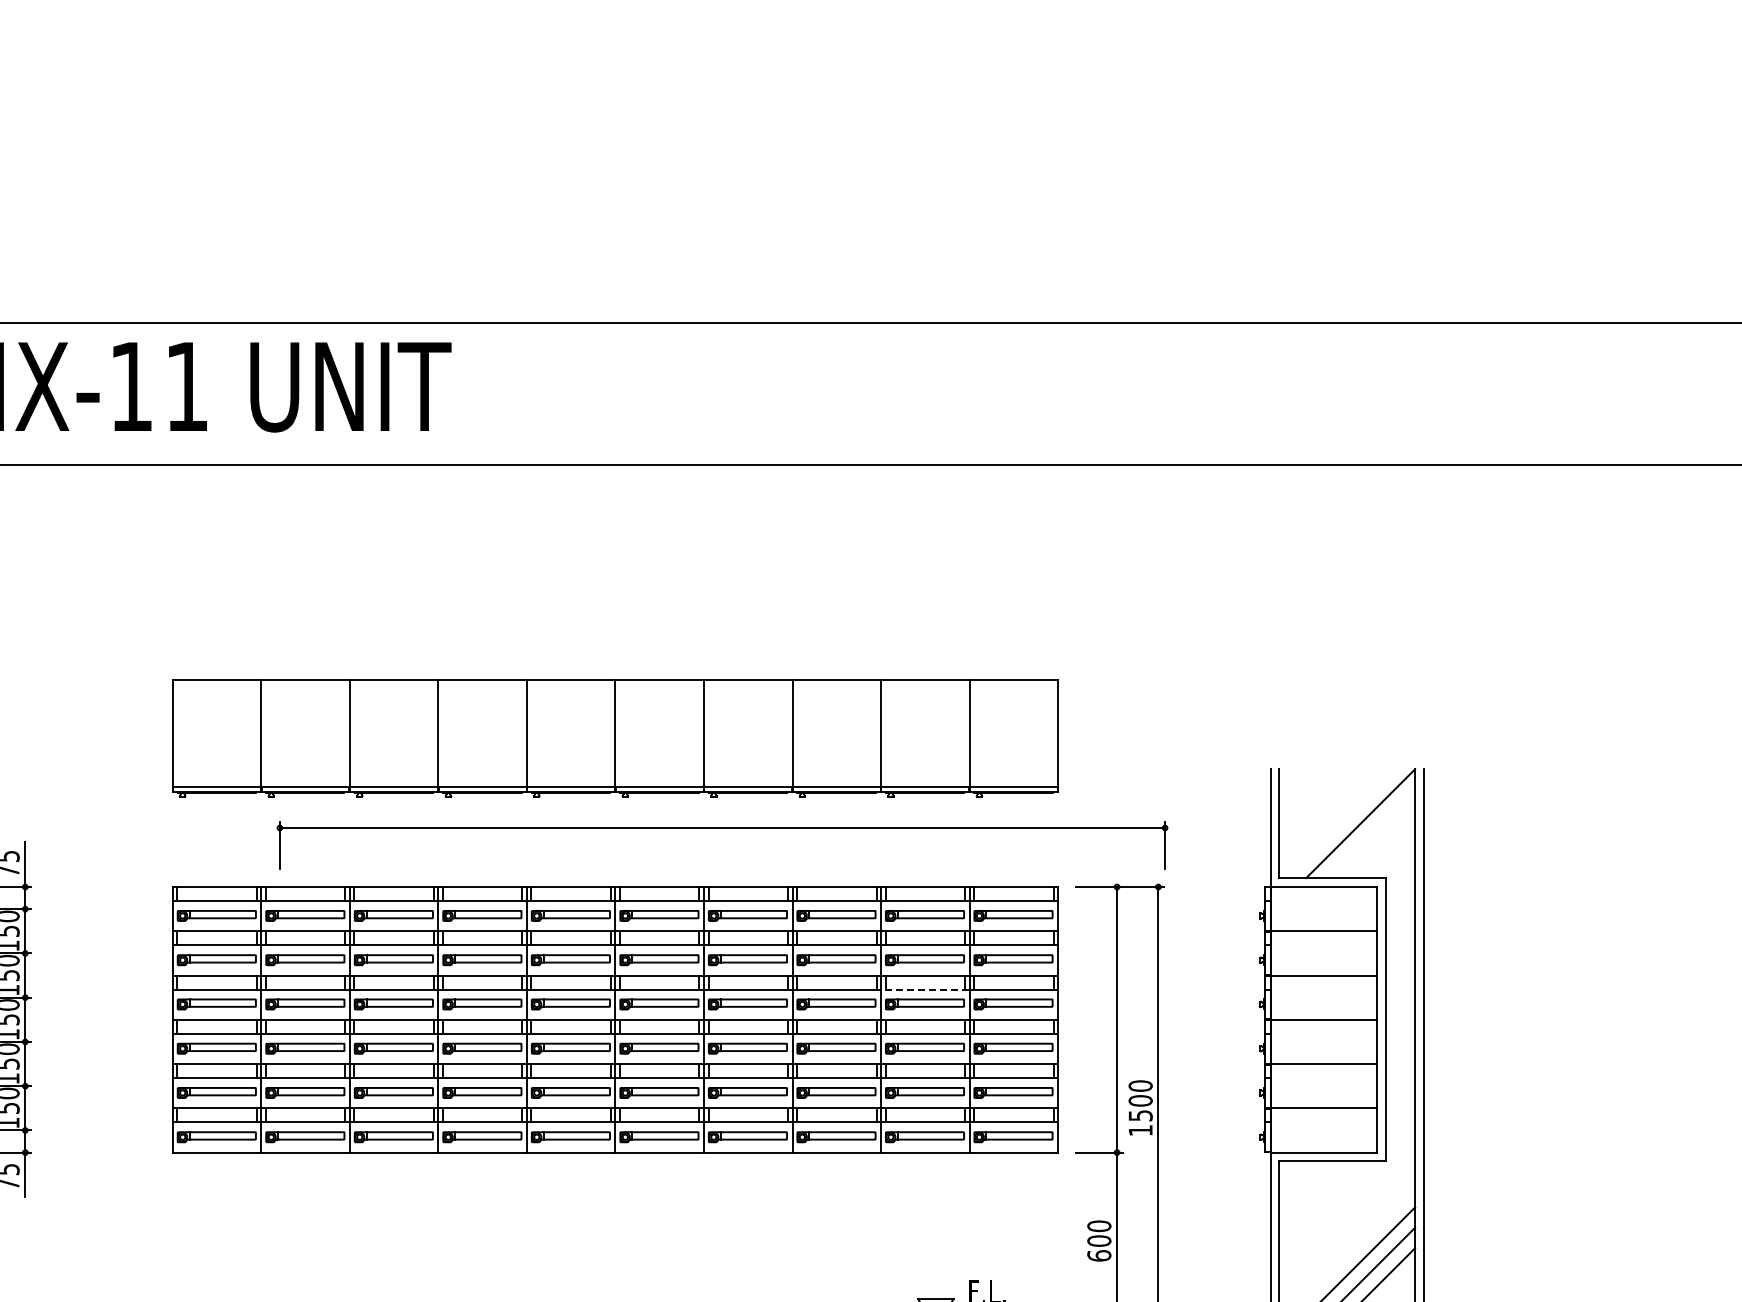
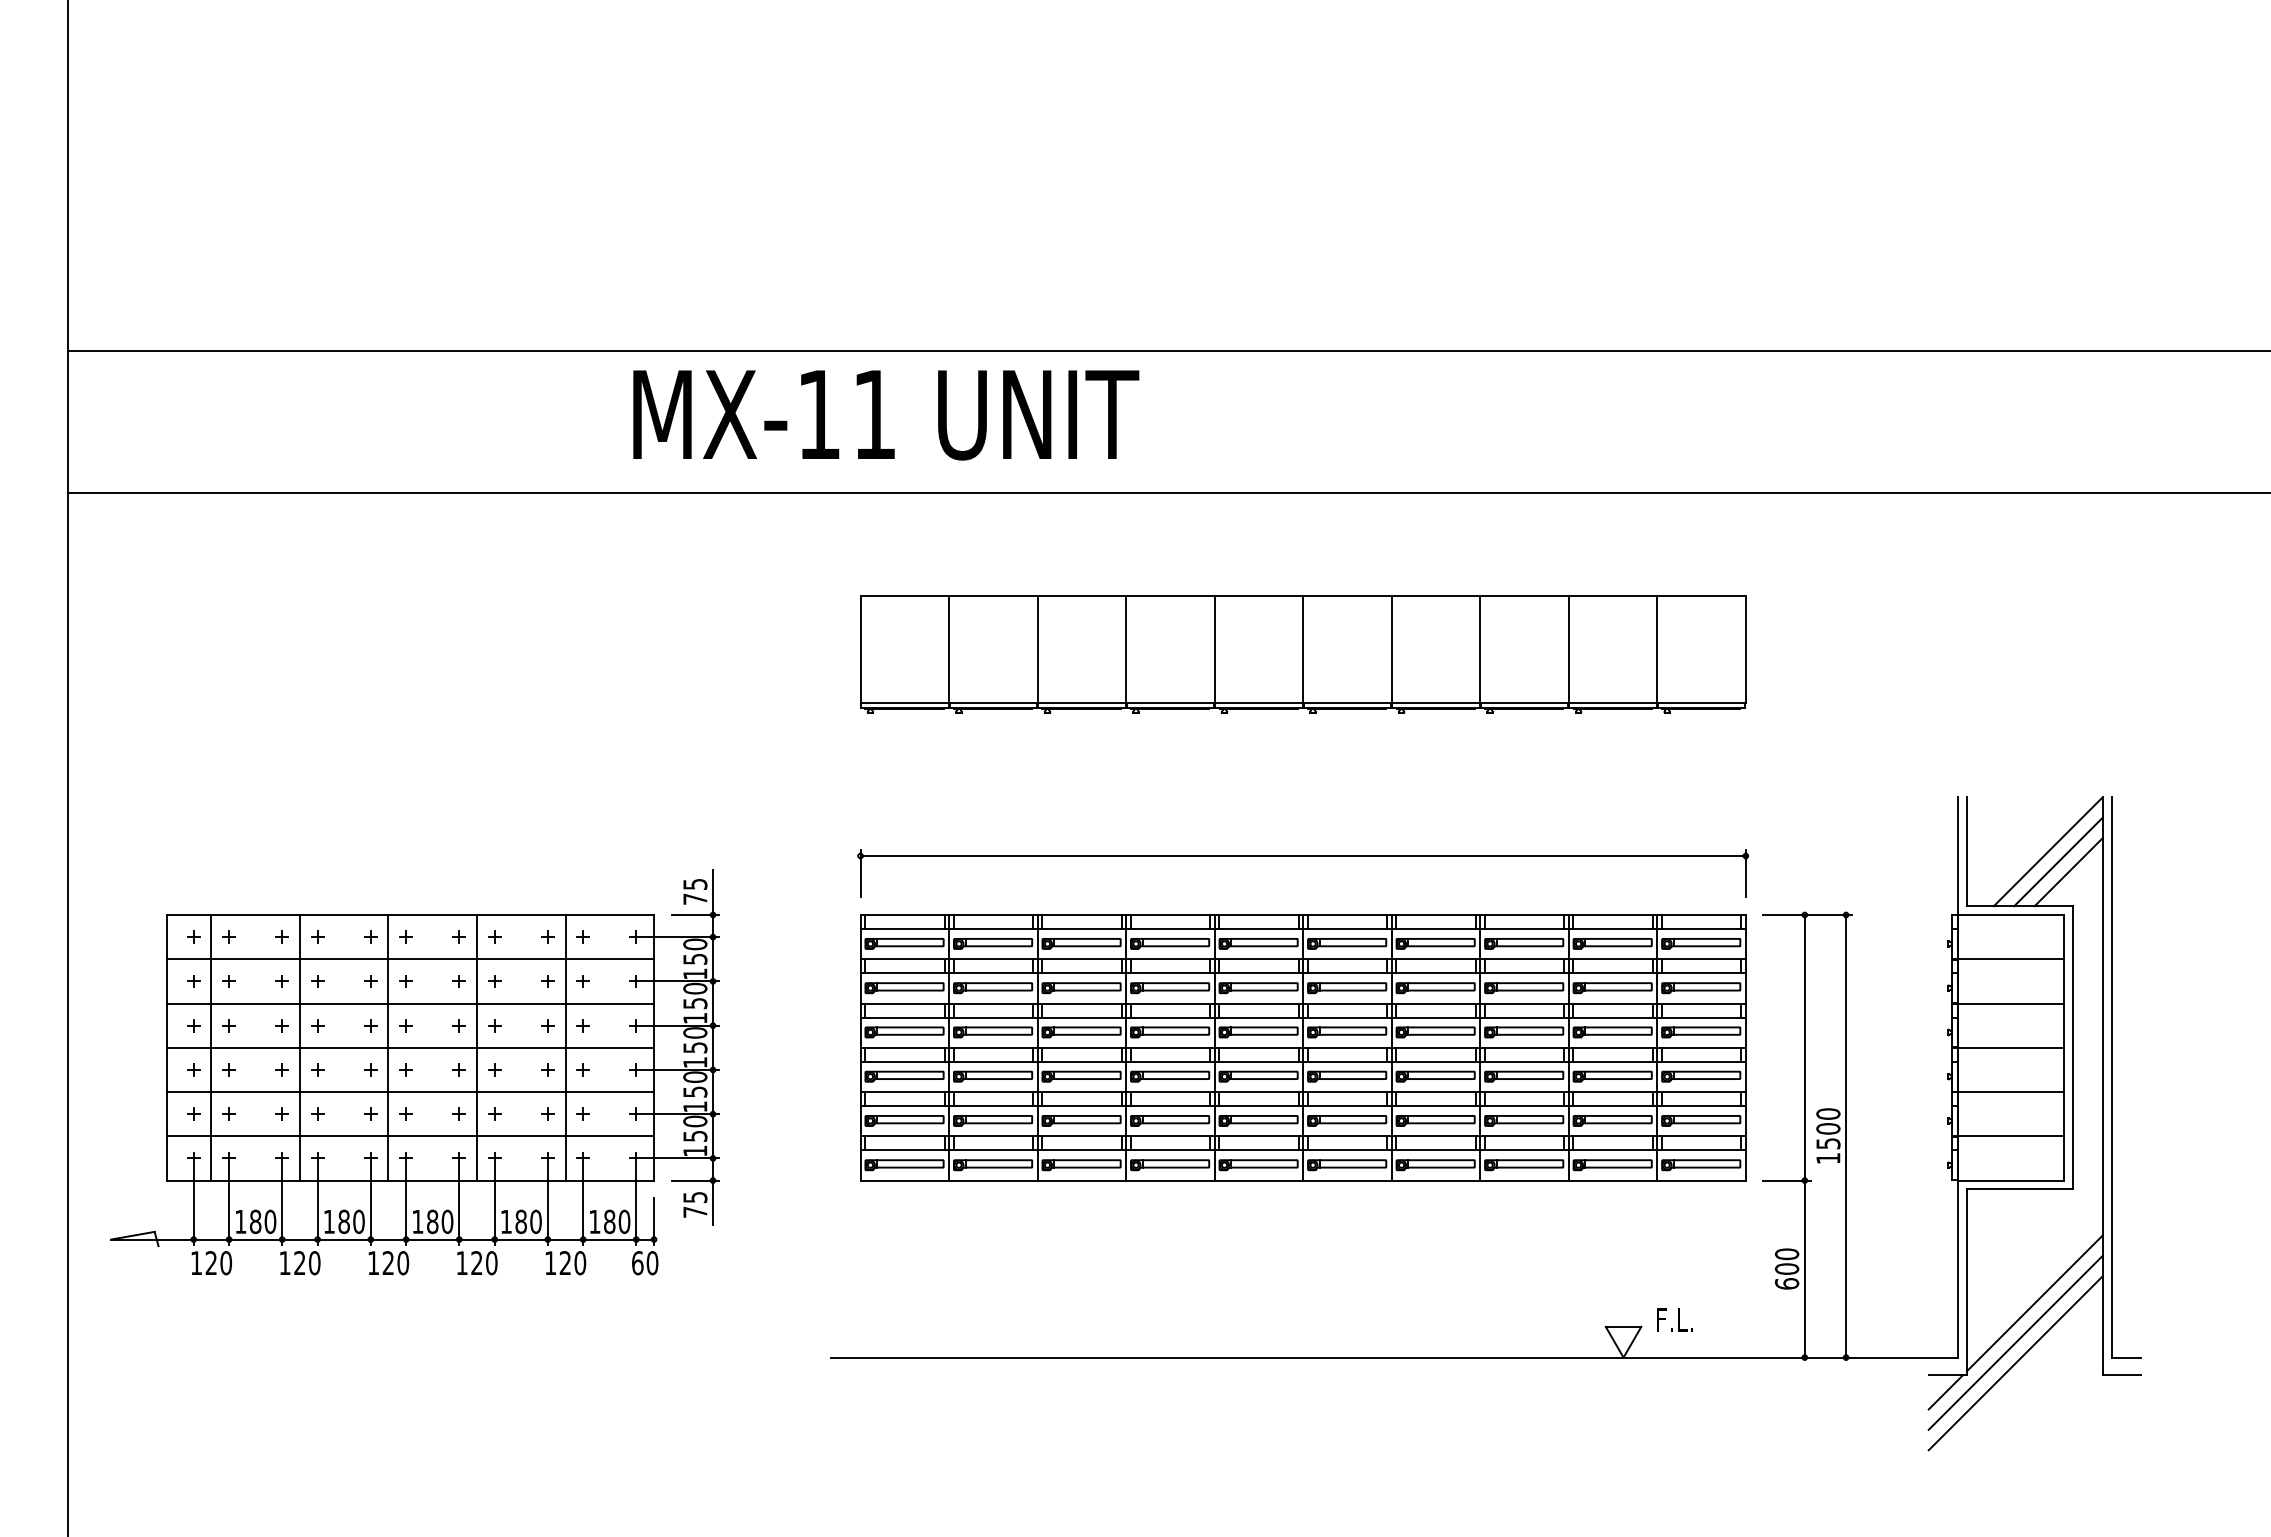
part: (615, 738) -> (1303, 654), moved
part: (721, 828) -> (1302, 856), moved
line: (1370, 833) -> (2058, 861), added
line: (1380, 844) -> (2068, 872), added
line: (925, 989) -> (1613, 1017), dashed -> solid

